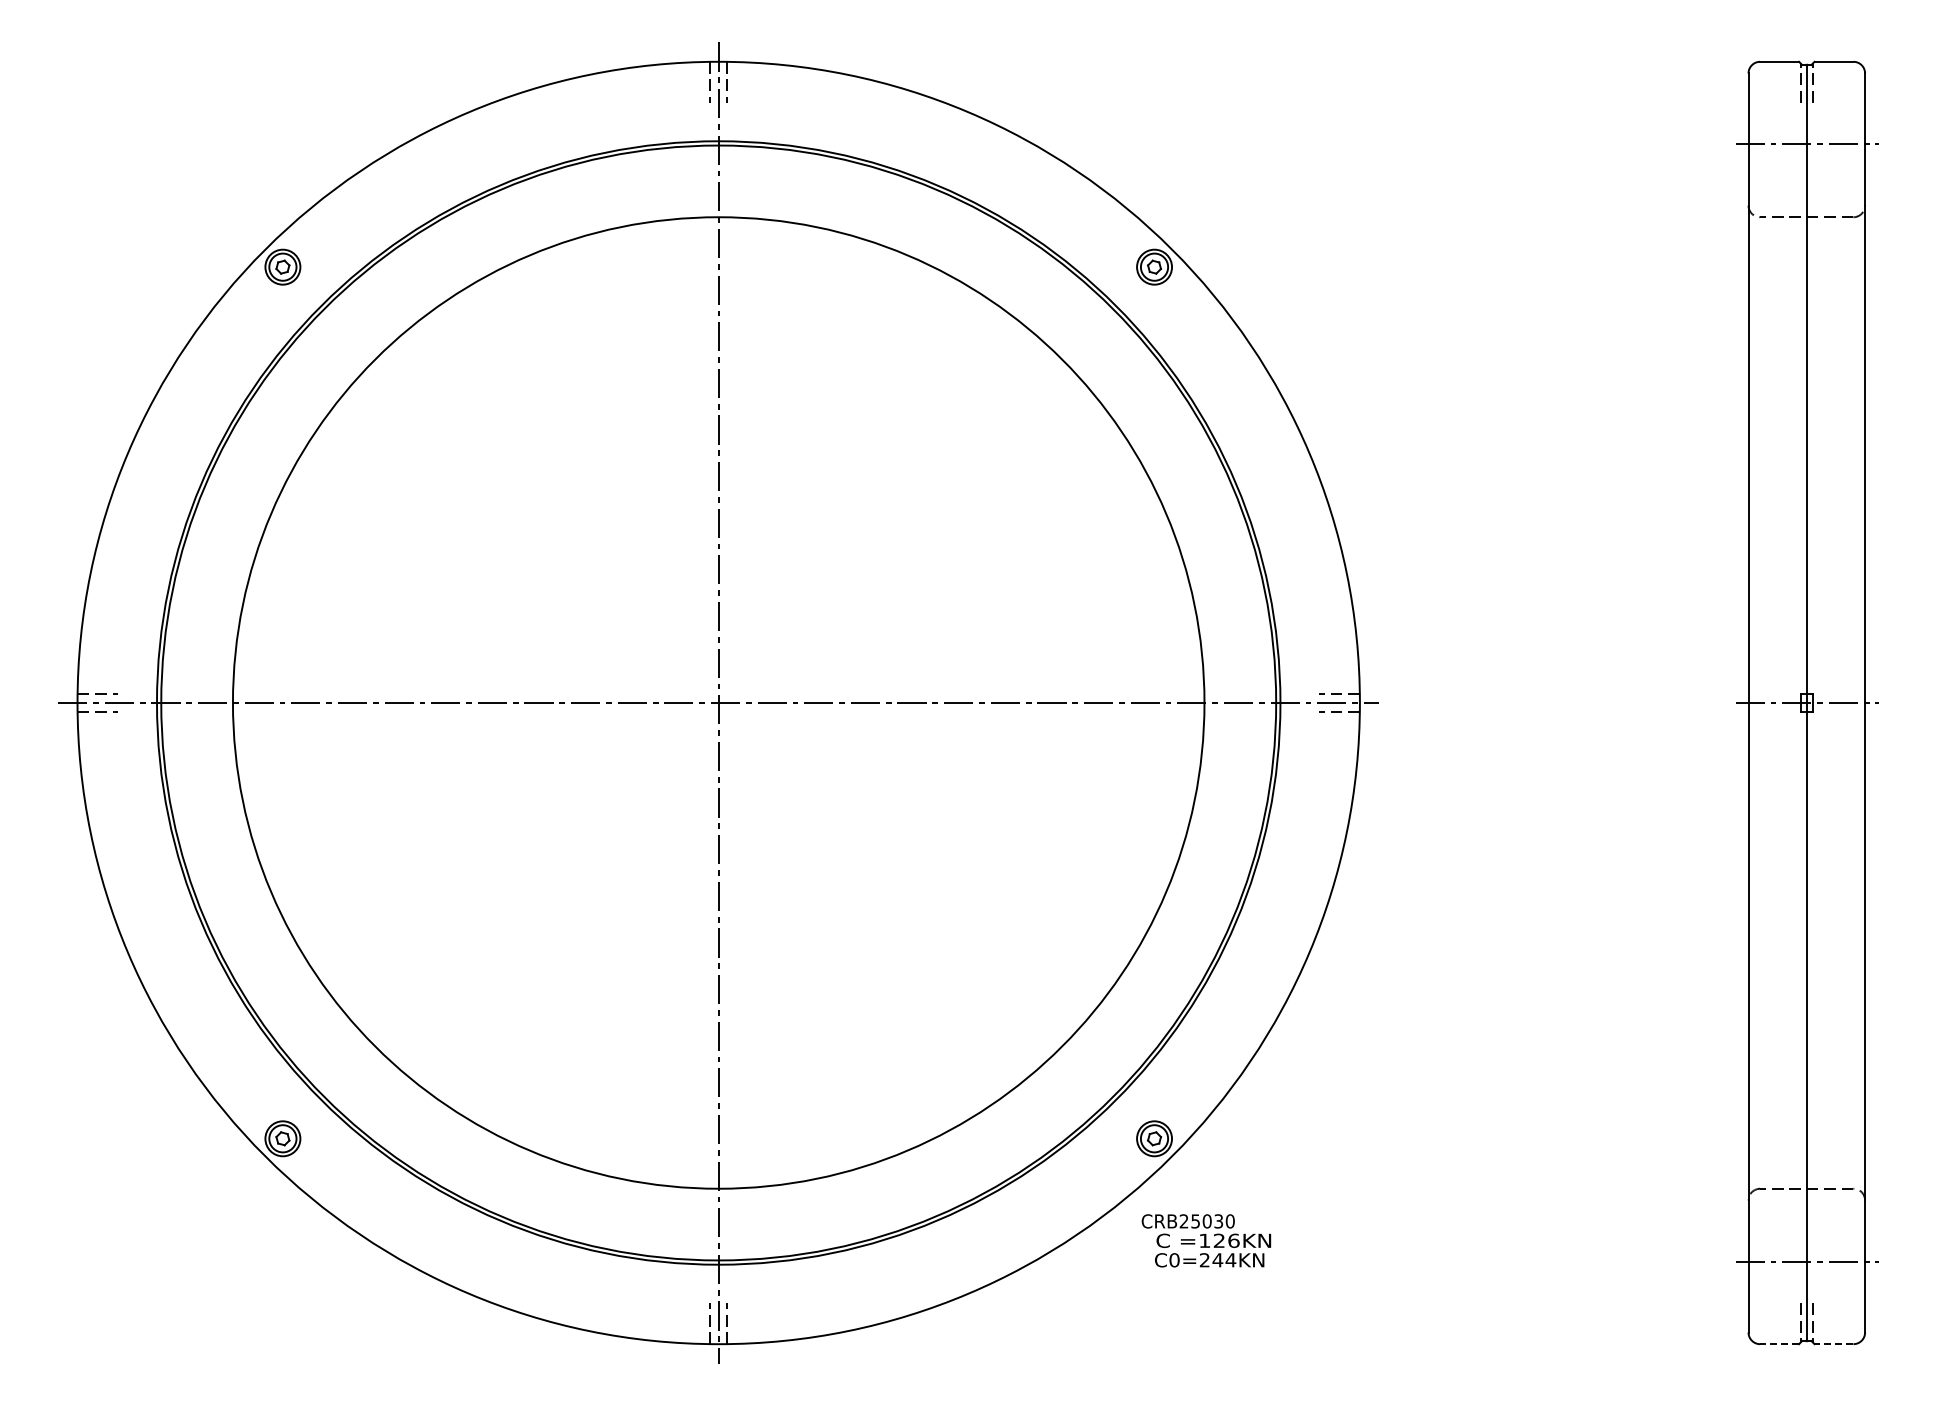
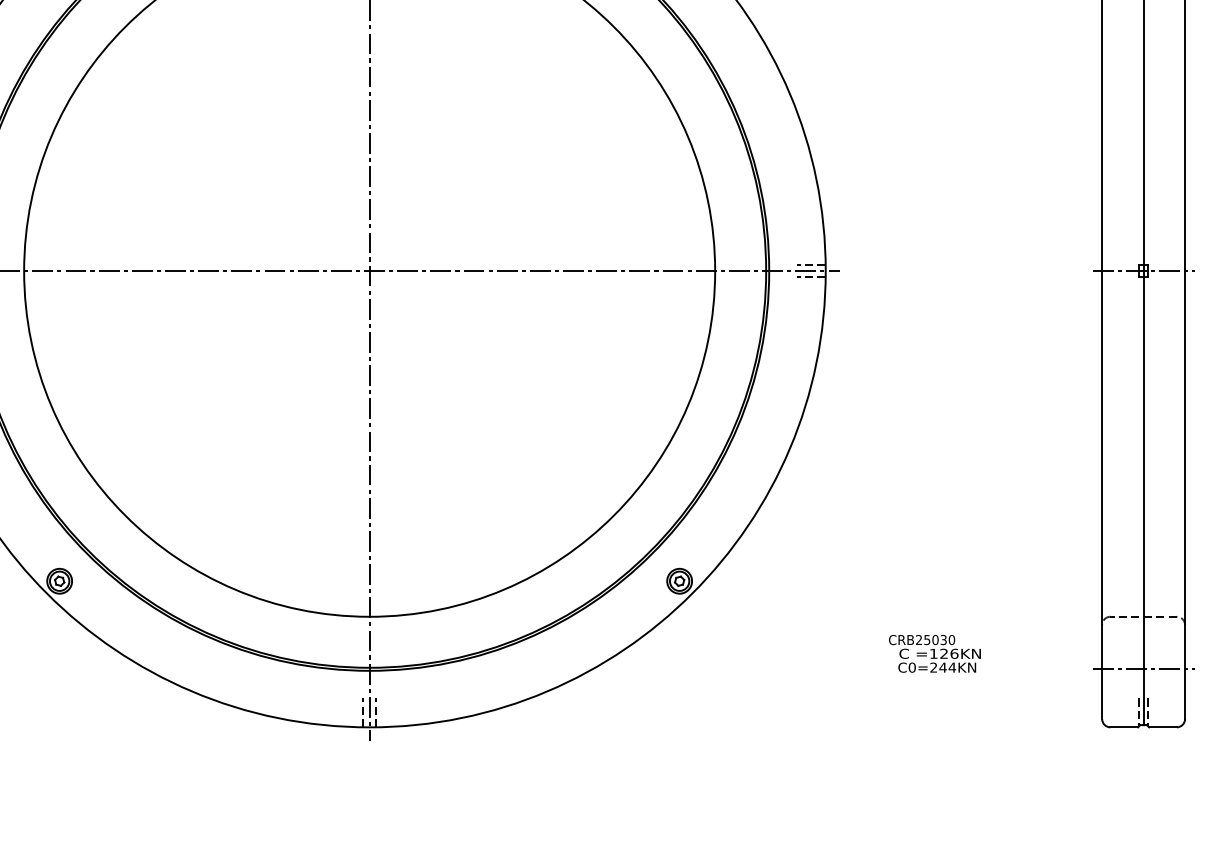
text: (1206, 1240) -> (934, 653), moved
line: (1779, 1344) -> (1124, 727), dashed -> solid
line: (1833, 1344) -> (1162, 727), dashed -> solid

